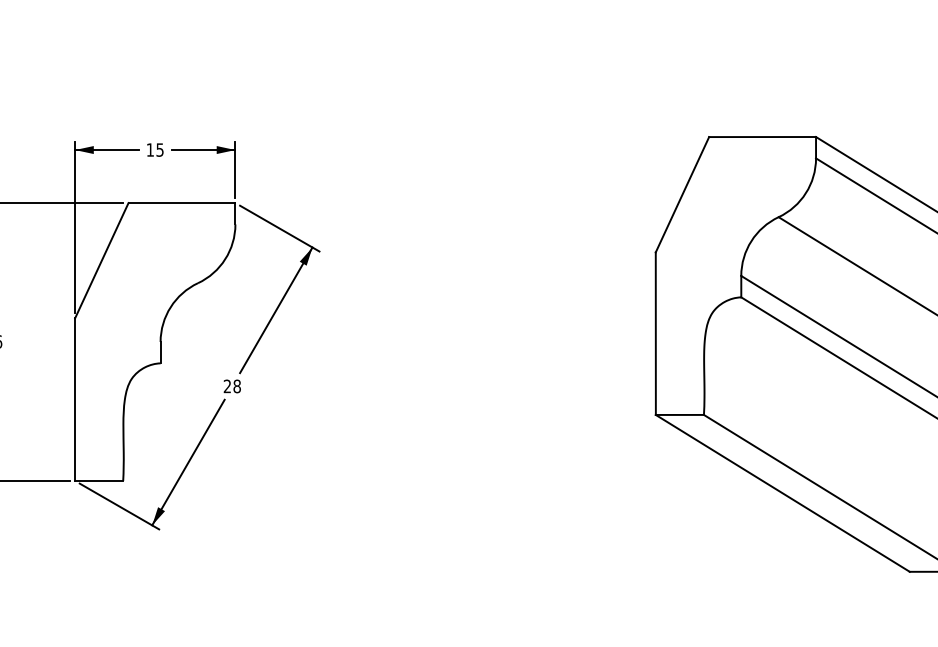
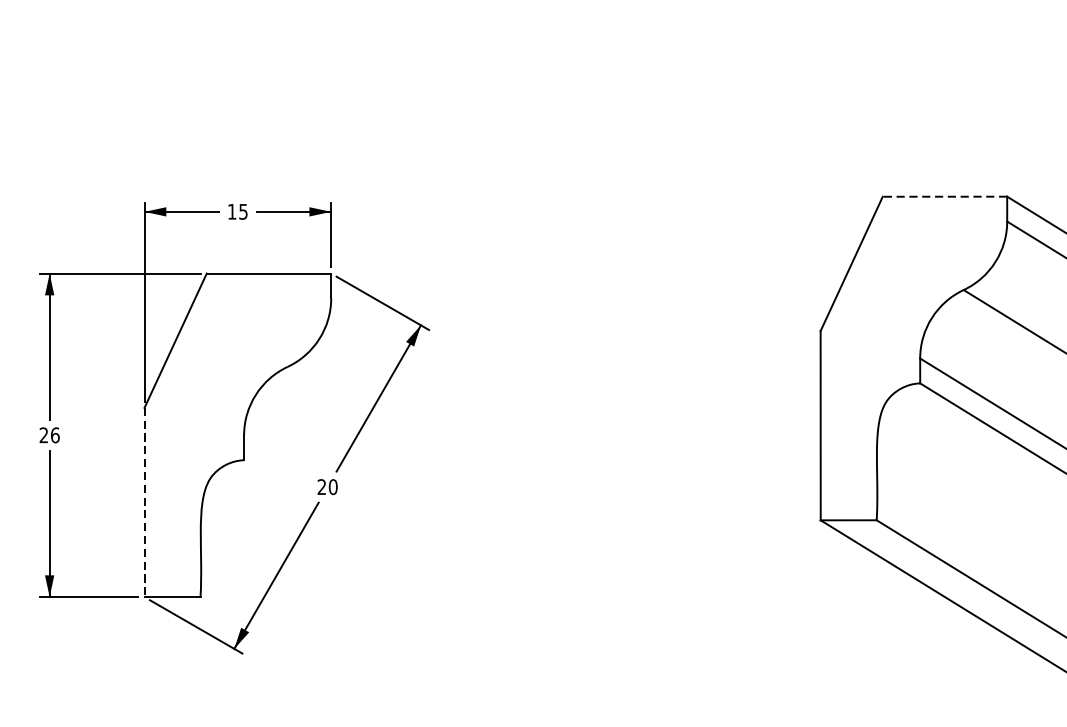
line: (762, 137) -> (944, 197), solid -> dashed
text: (236, 386) -> (332, 487), 28 -> 20
line: (75, 400) -> (145, 503), solid -> dashed

